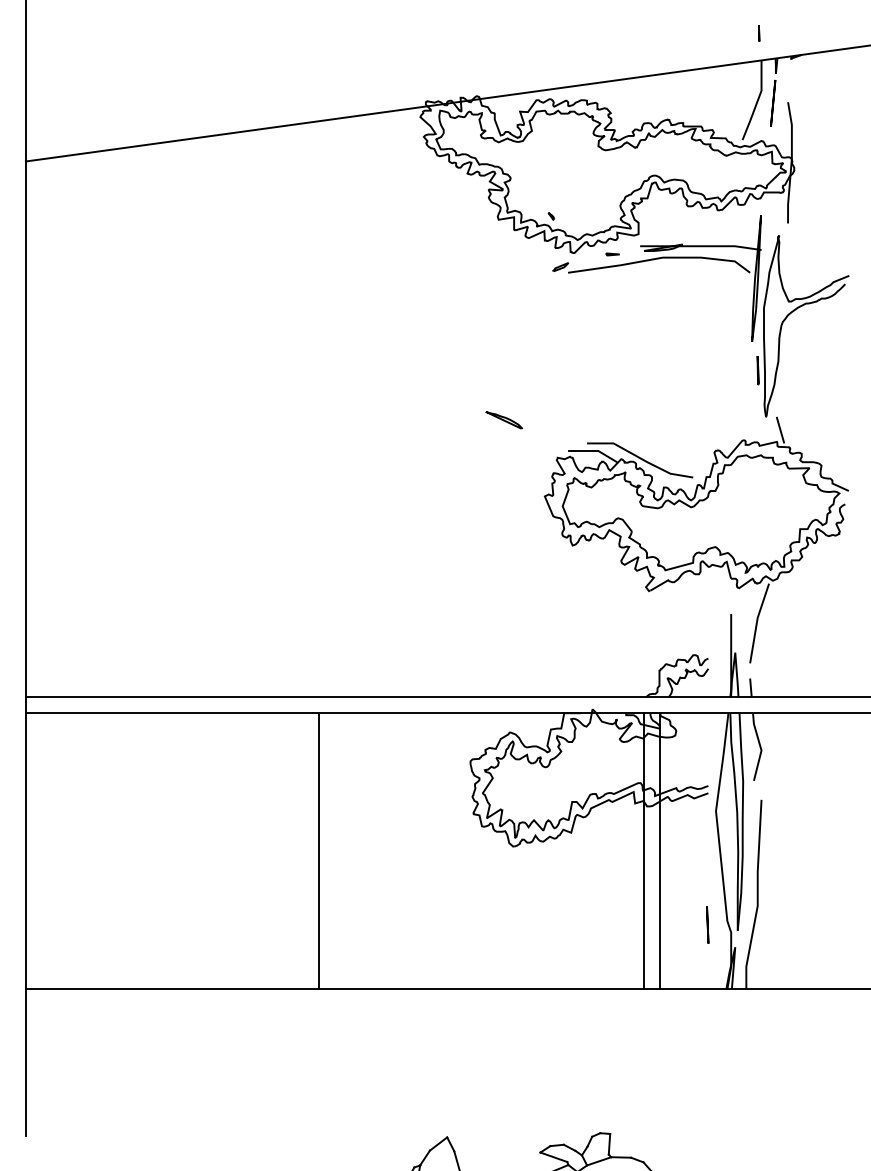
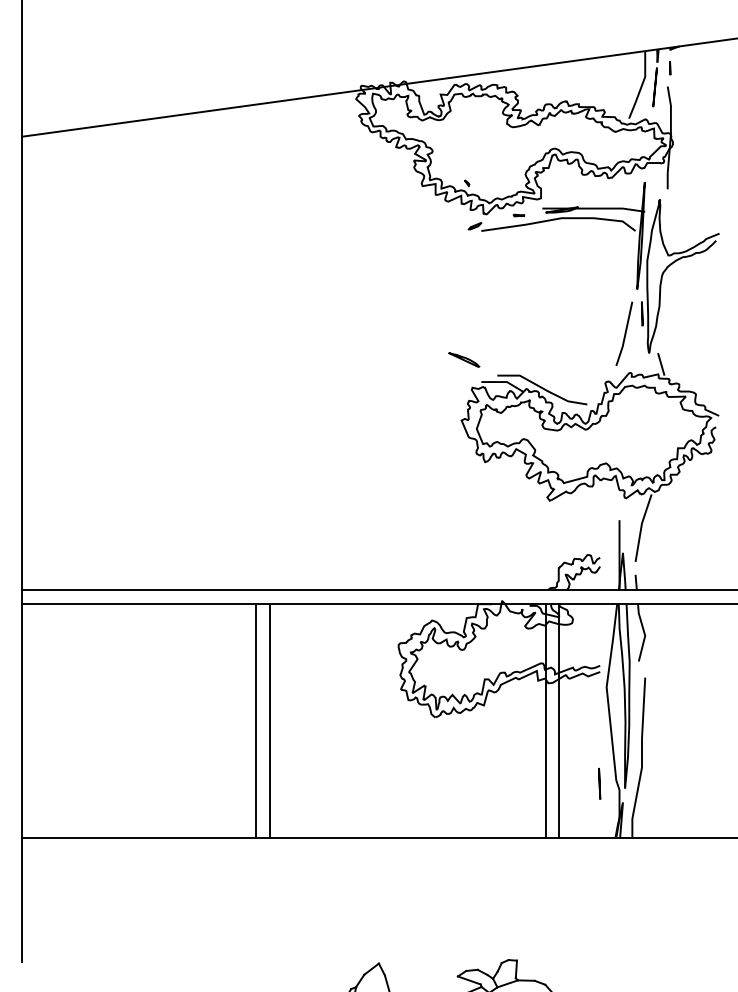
line: (759, 33) -> (670, 68), moved
line: (737, 393) -> (624, 333), added
part: (504, 419) -> (464, 359), moved
line: (302, 851) -> (256, 721), added

